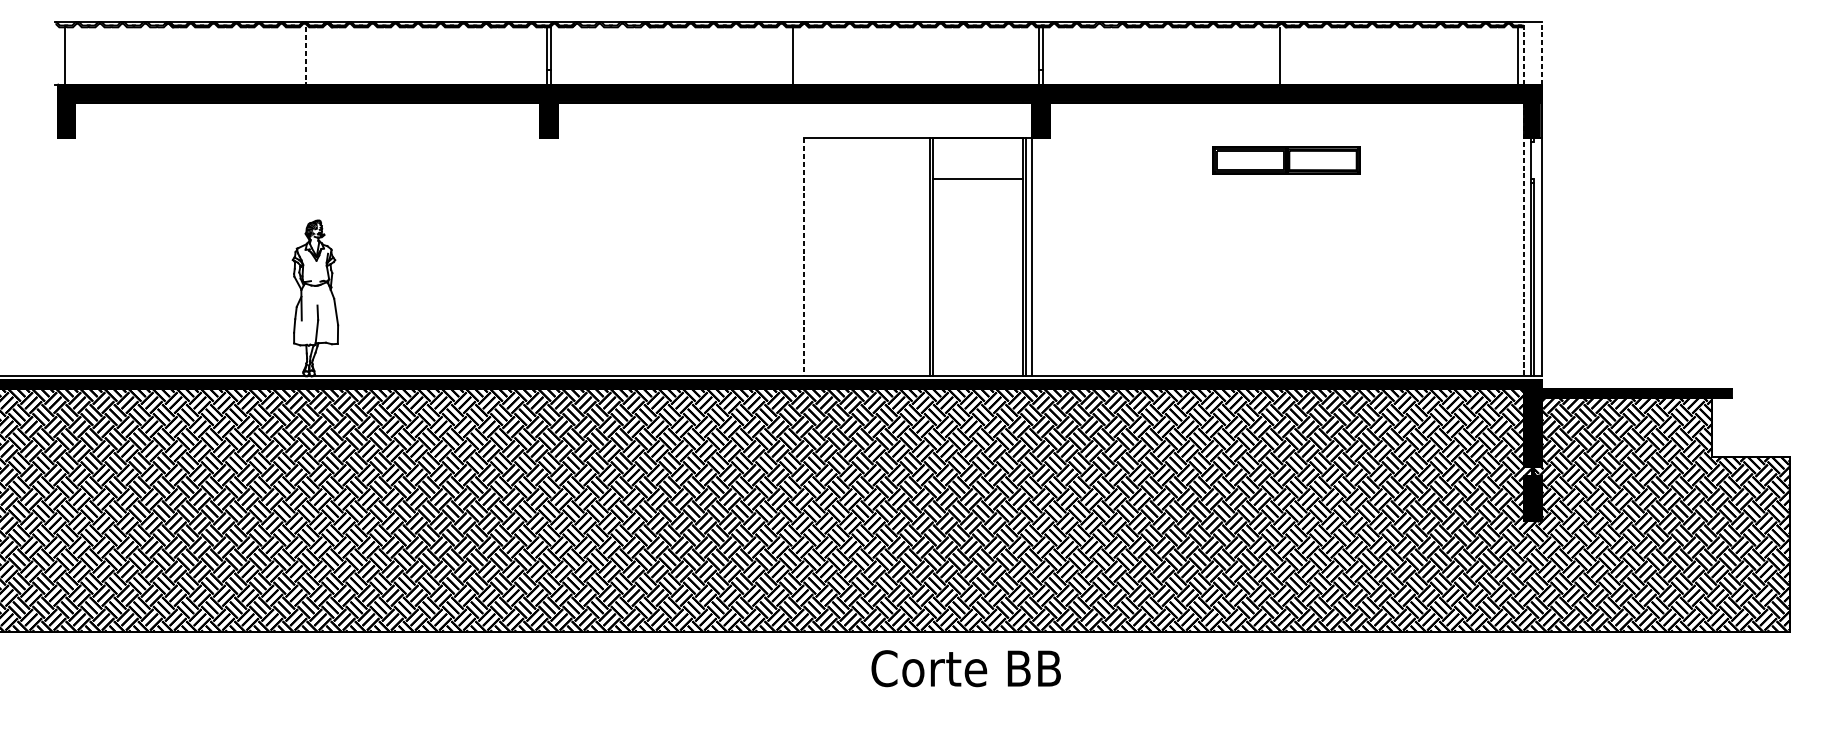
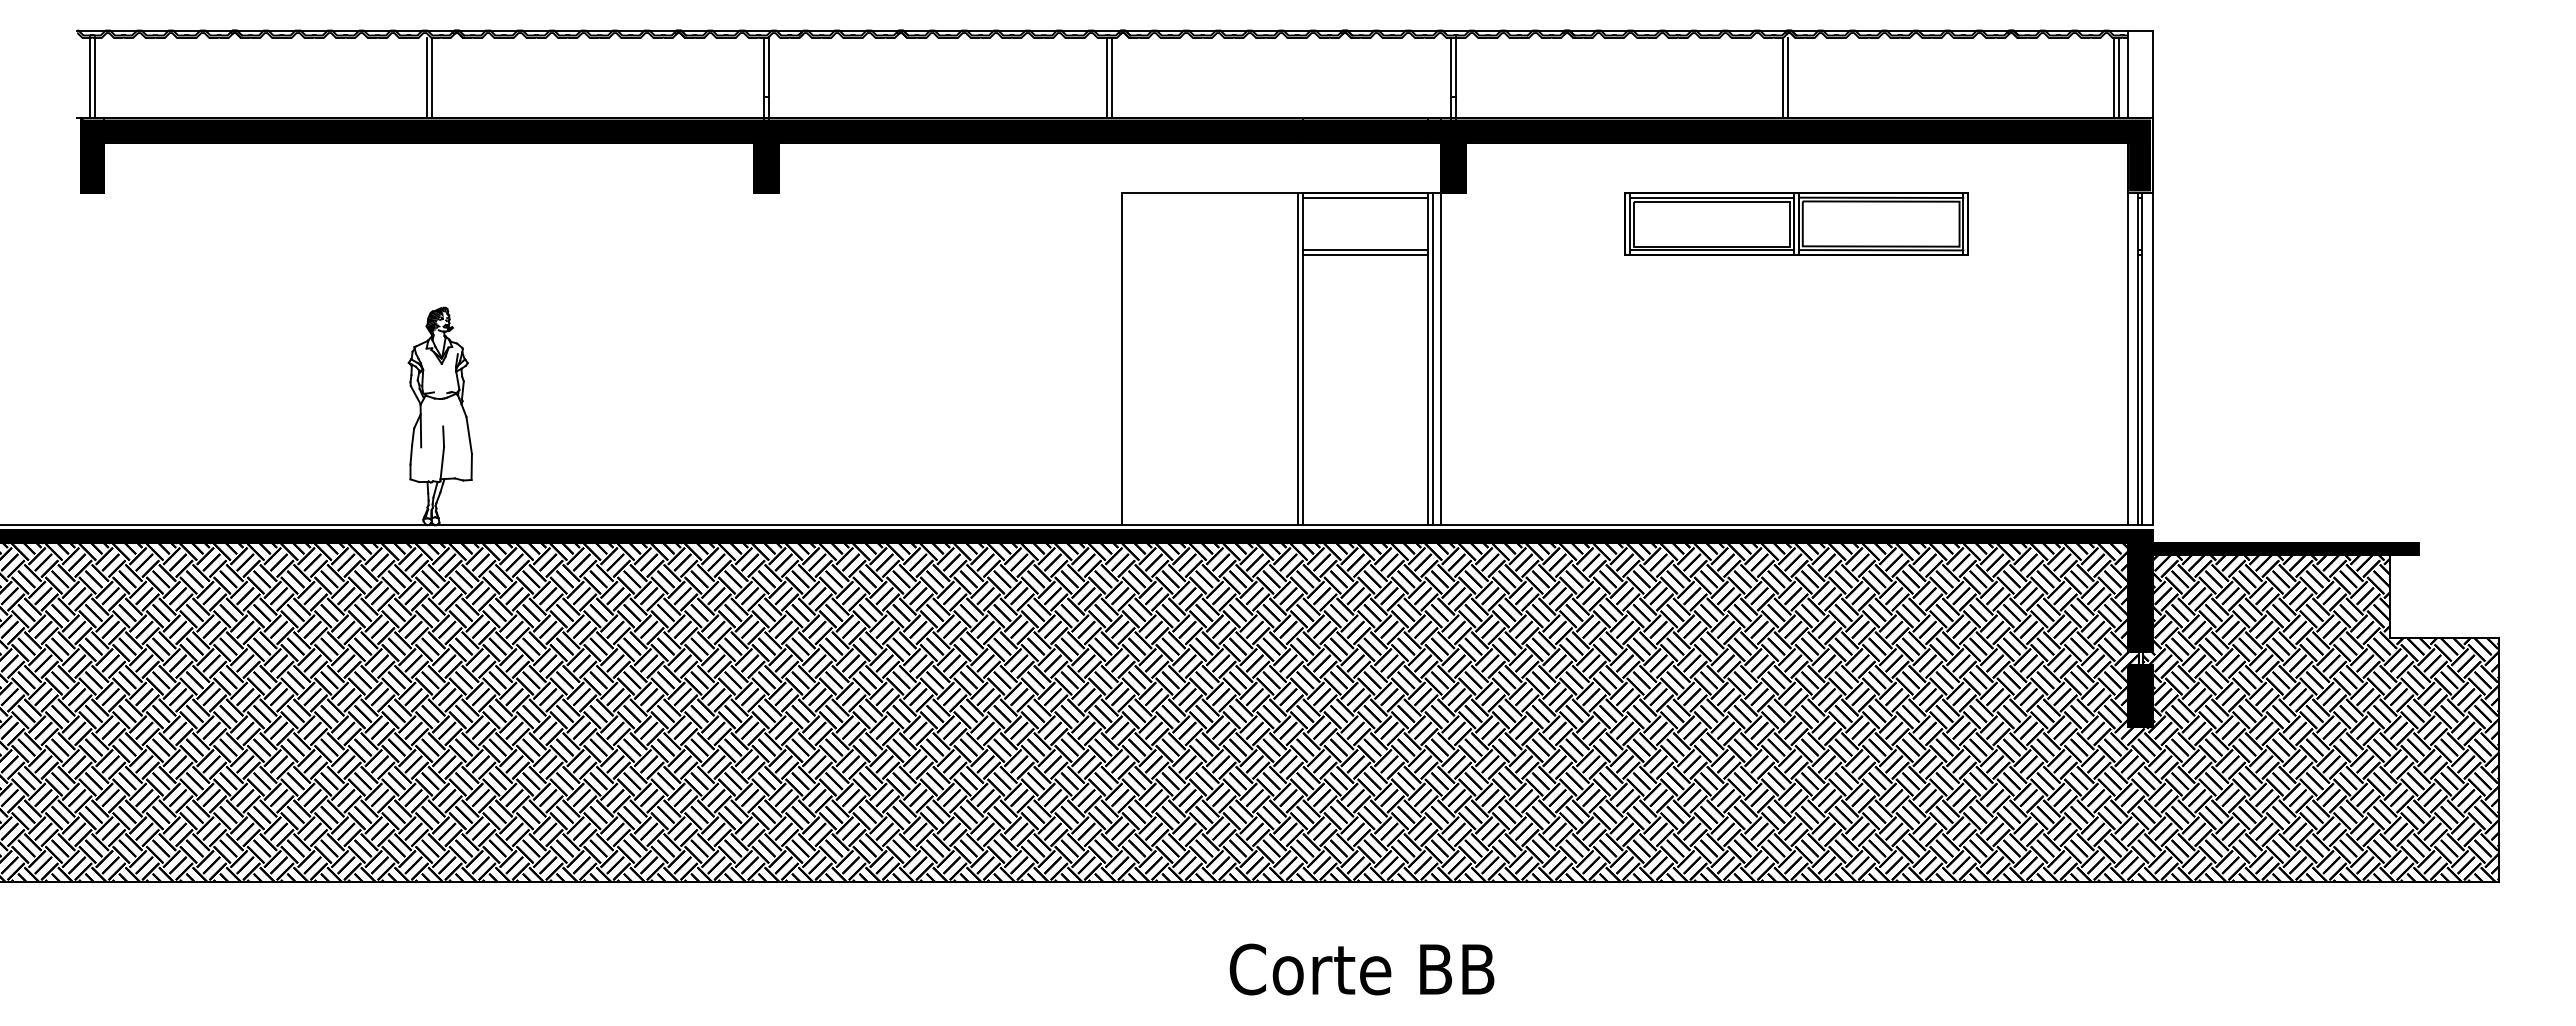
line: (1523, 53) -> (2127, 74), dashed -> solid
line: (1541, 53) -> (2152, 74), dashed -> solid
line: (68, 55) -> (95, 77), added
line: (305, 56) -> (426, 78), dashed -> solid
line: (309, 56) -> (431, 78), added
line: (796, 56) -> (1112, 78), added
line: (1276, 56) -> (1782, 78), added
line: (1514, 56) -> (2114, 78), added
line: (977, 141) -> (1365, 197), added
part: (1286, 160) -> (1796, 223), size x1.67
line: (1533, 160) -> (2141, 223), added
line: (977, 183) -> (1365, 255), added
line: (1523, 239) -> (2127, 334), dashed -> solid
line: (803, 257) -> (1122, 359), dashed -> solid
text: (965, 668) -> (1361, 969), moved

